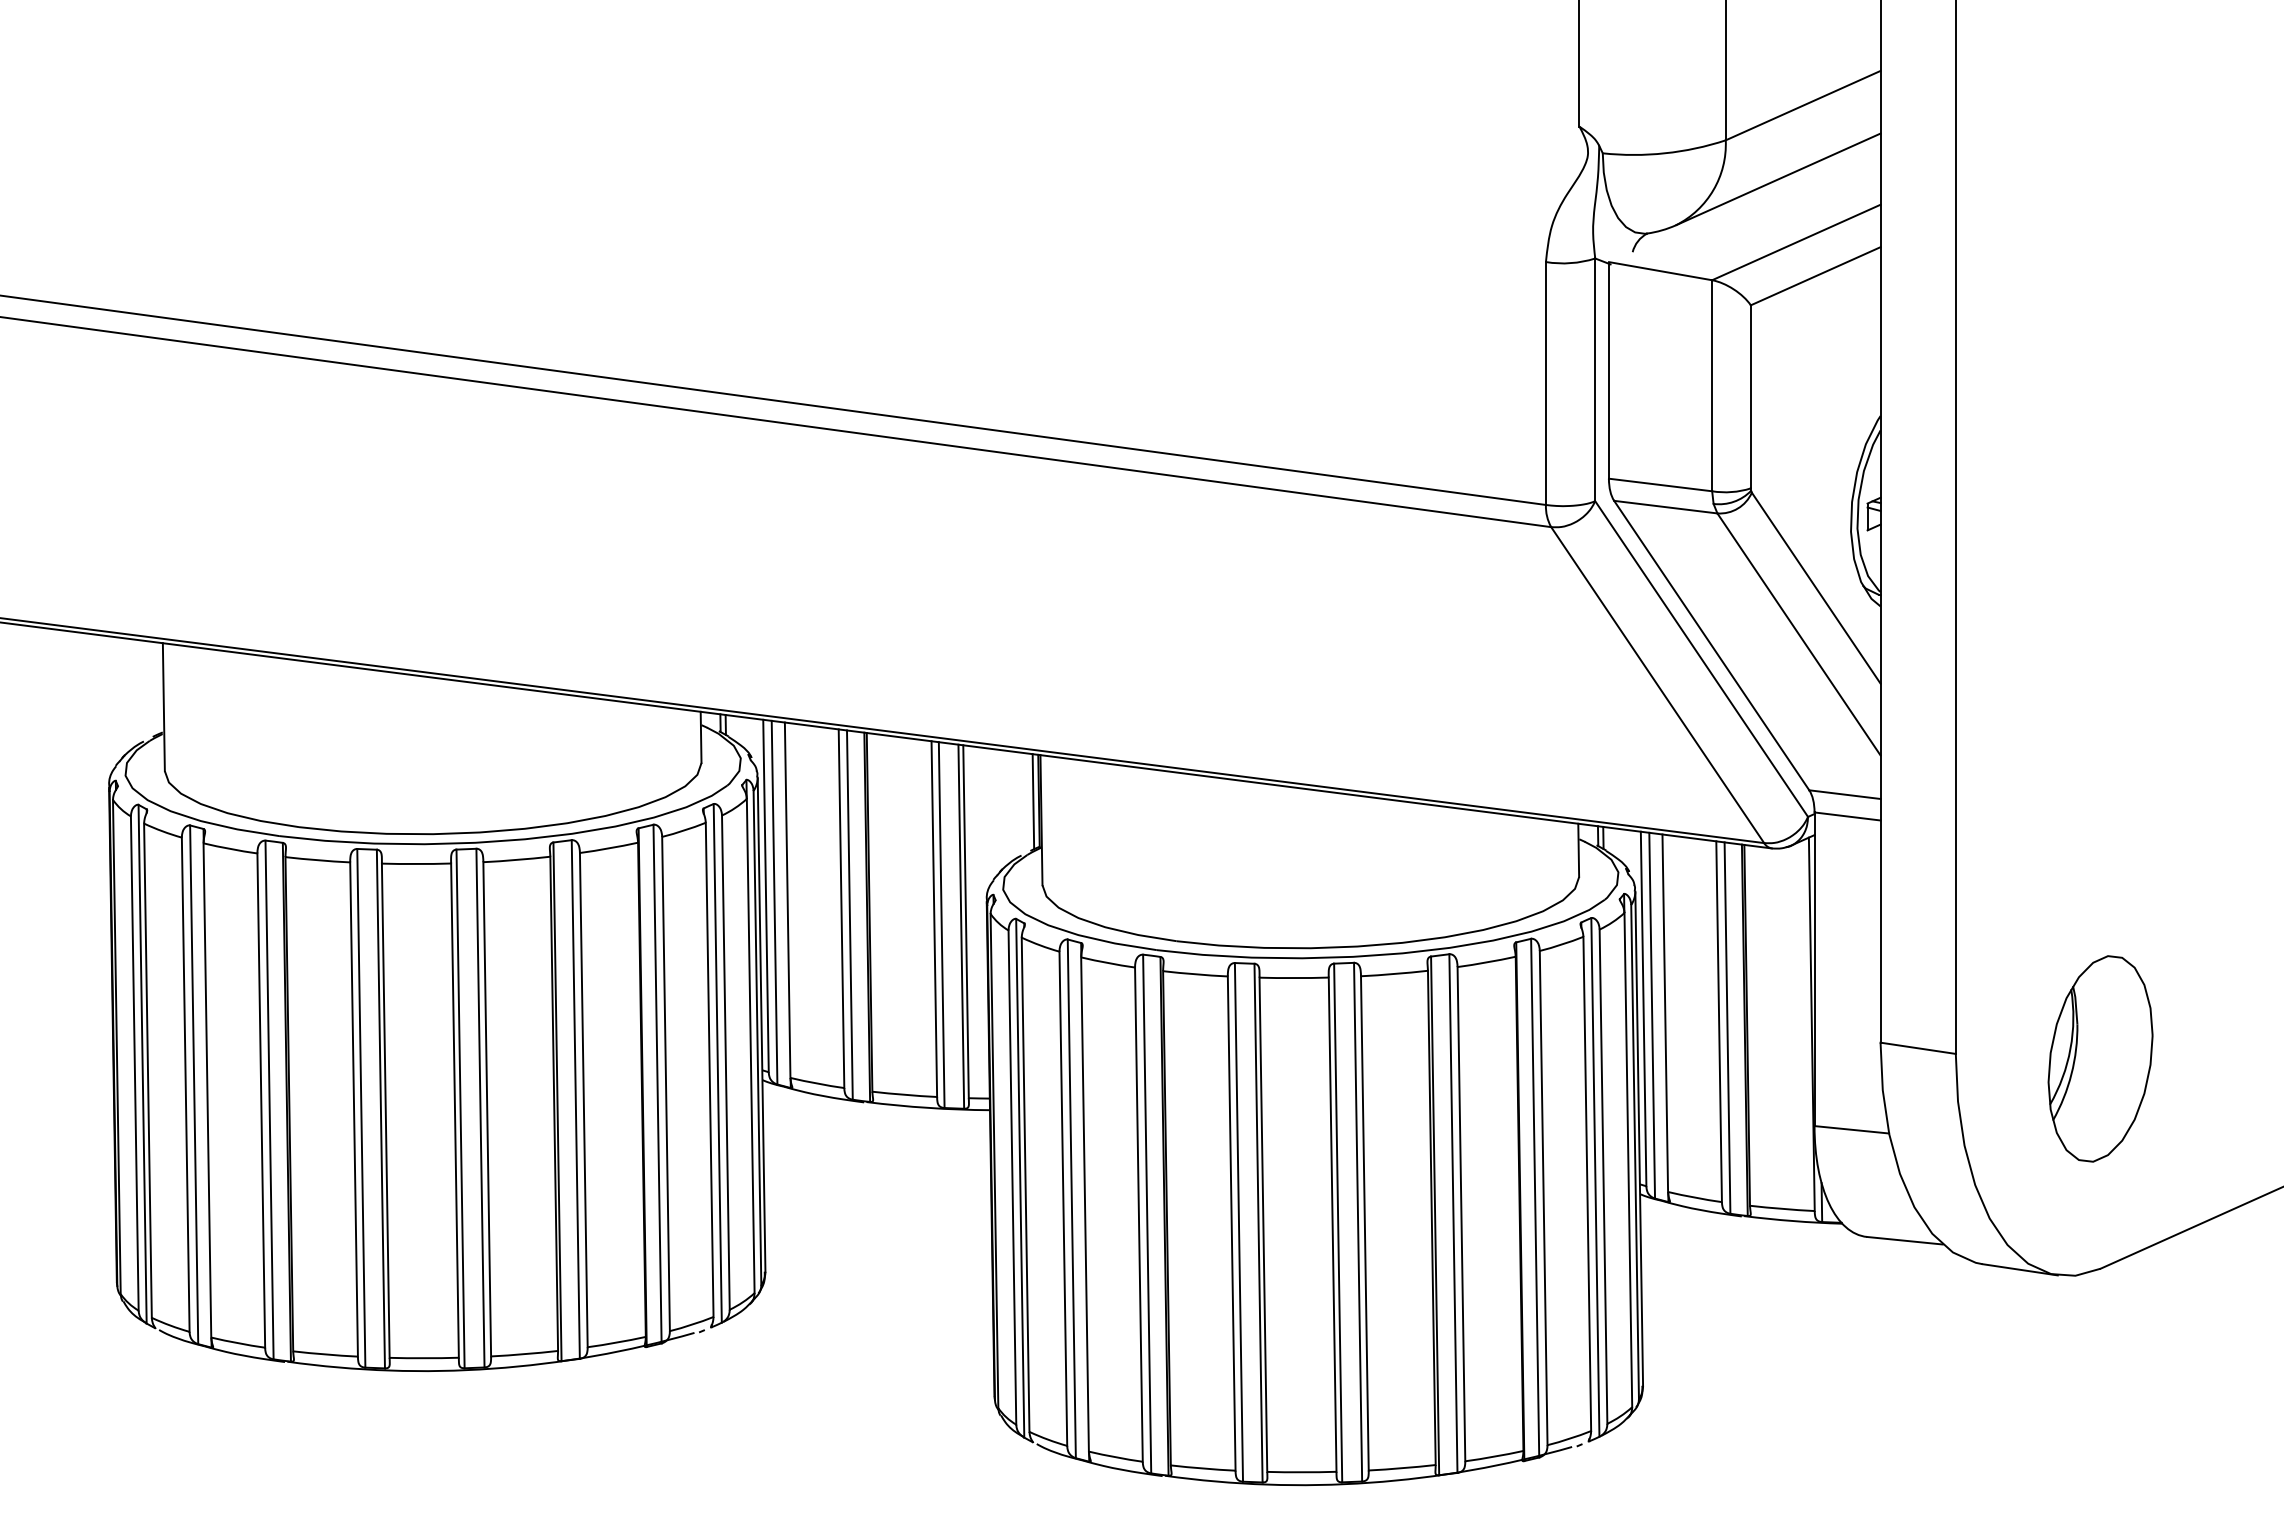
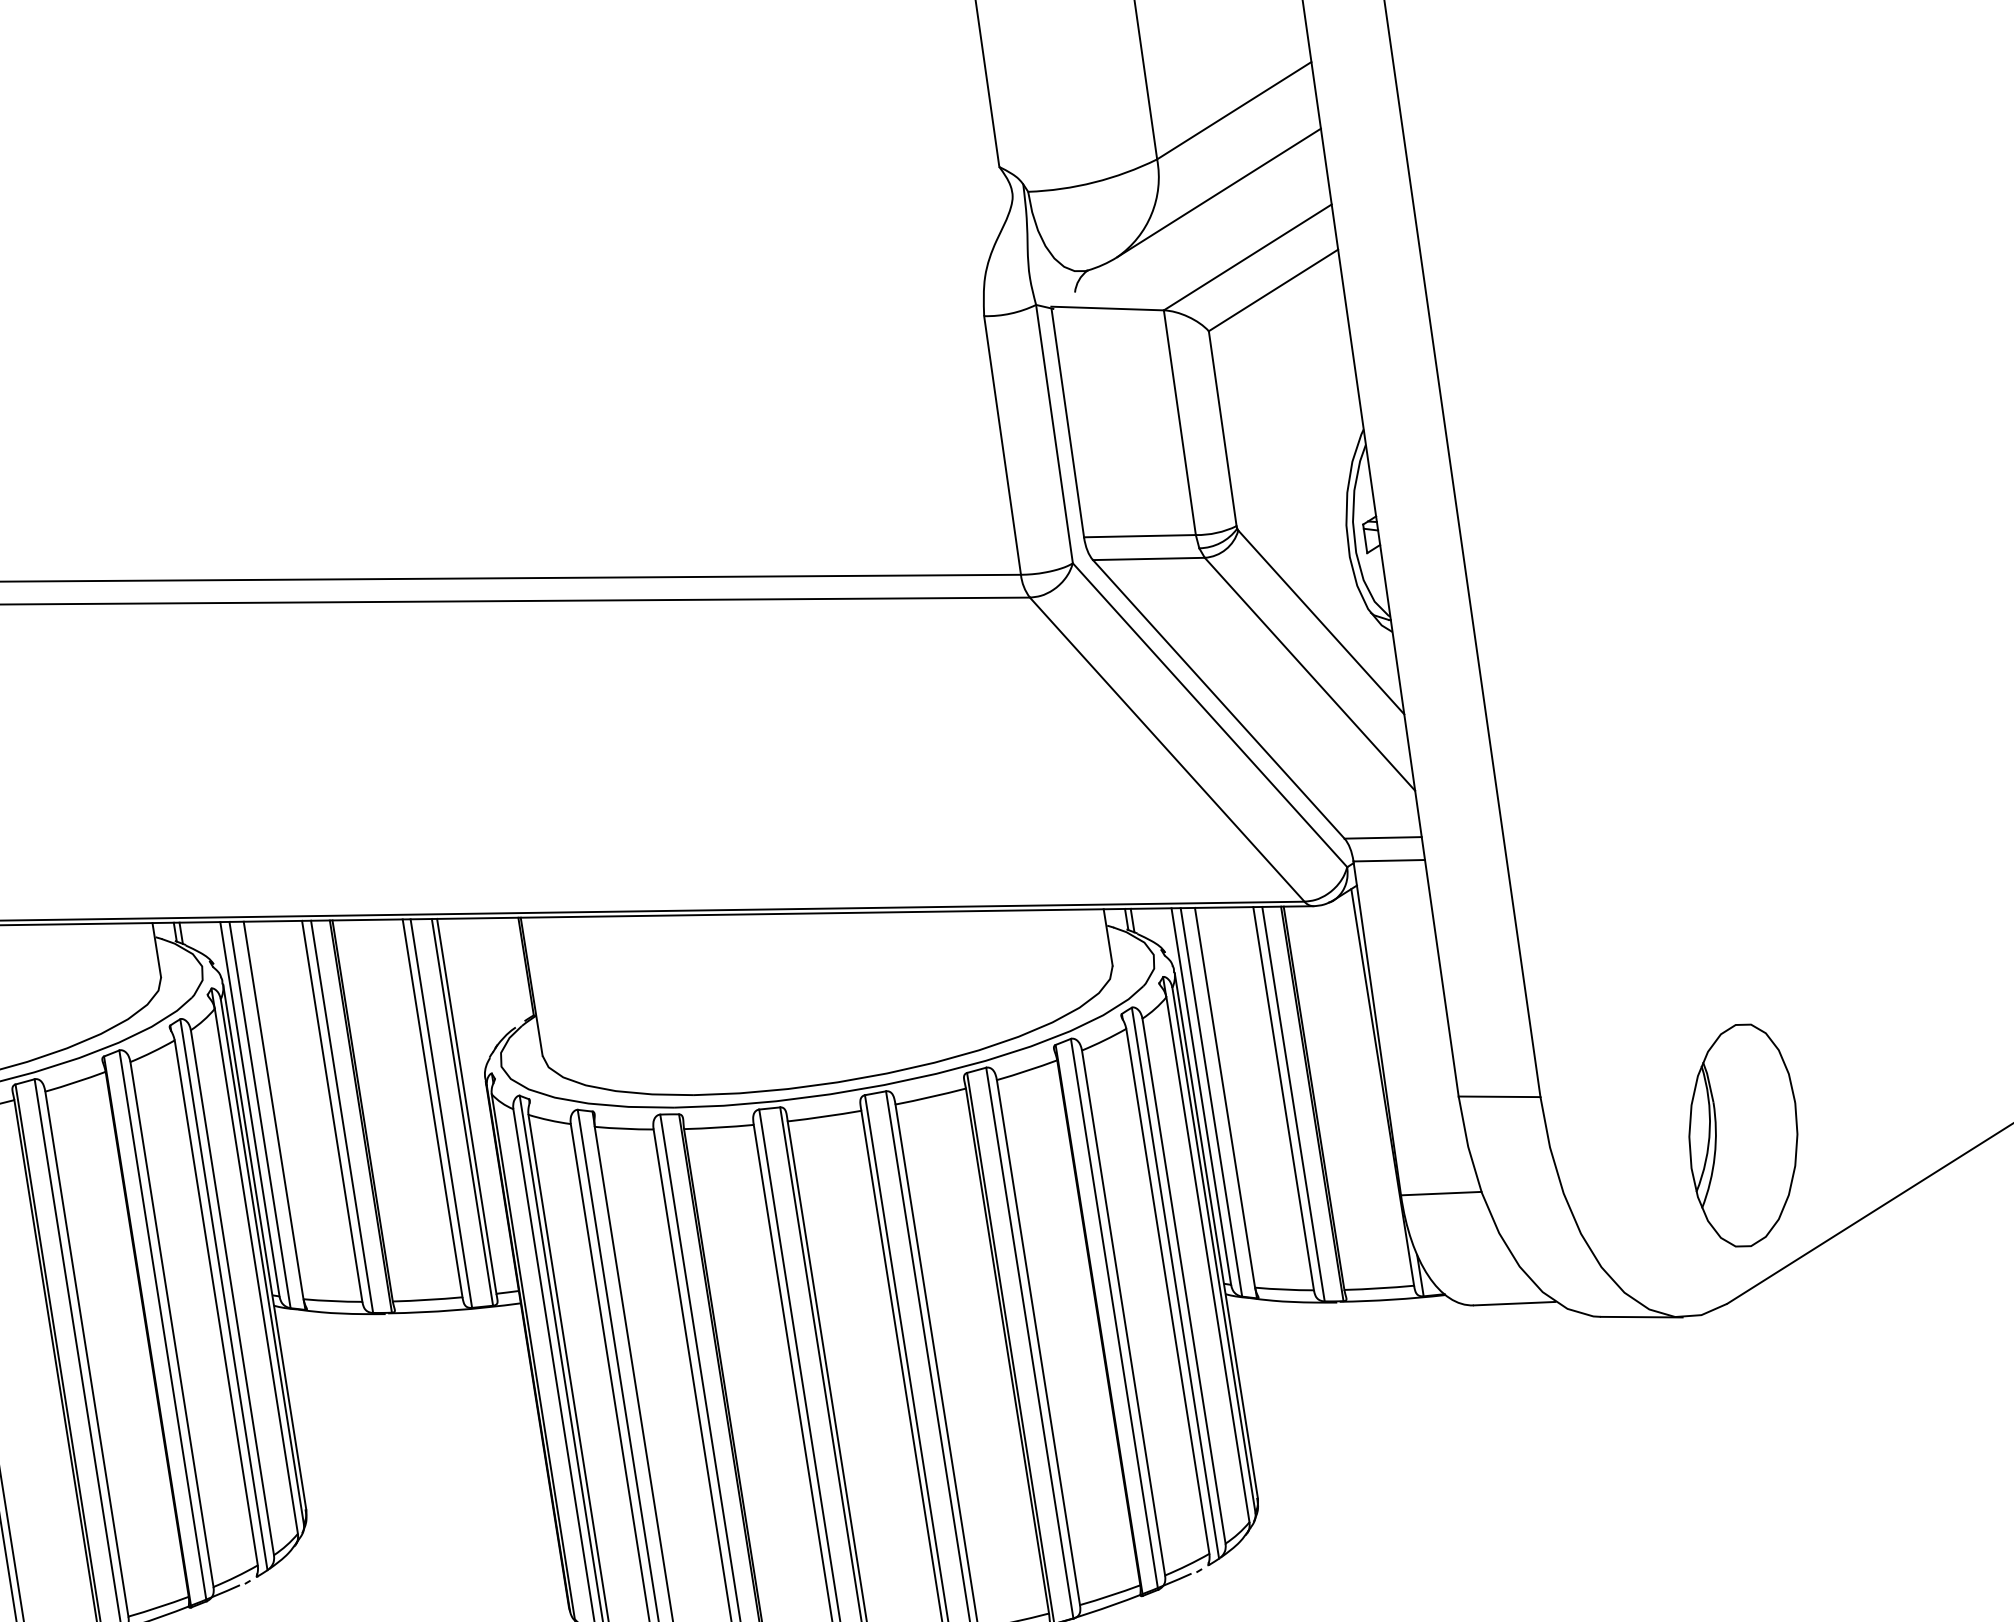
line: (1033, 801) -> (520, 968), removed
part: (2100, 1058) -> (1743, 1135), moved

